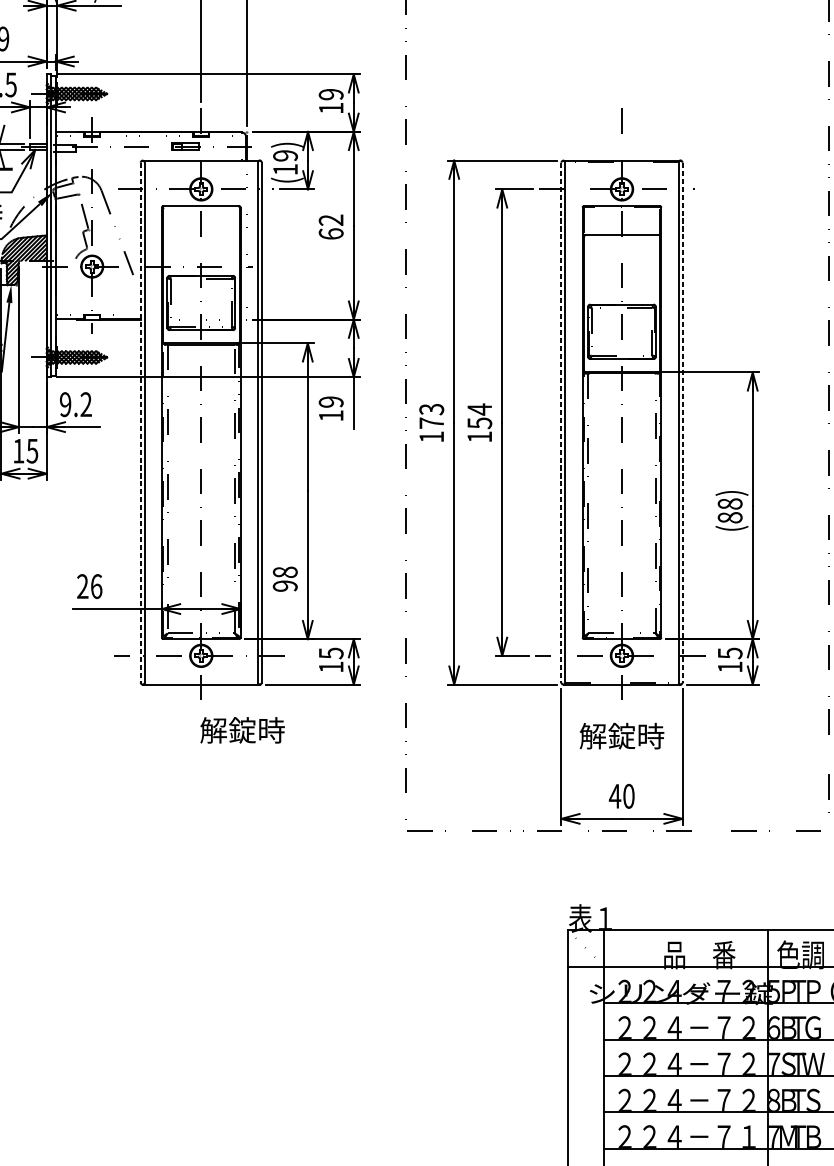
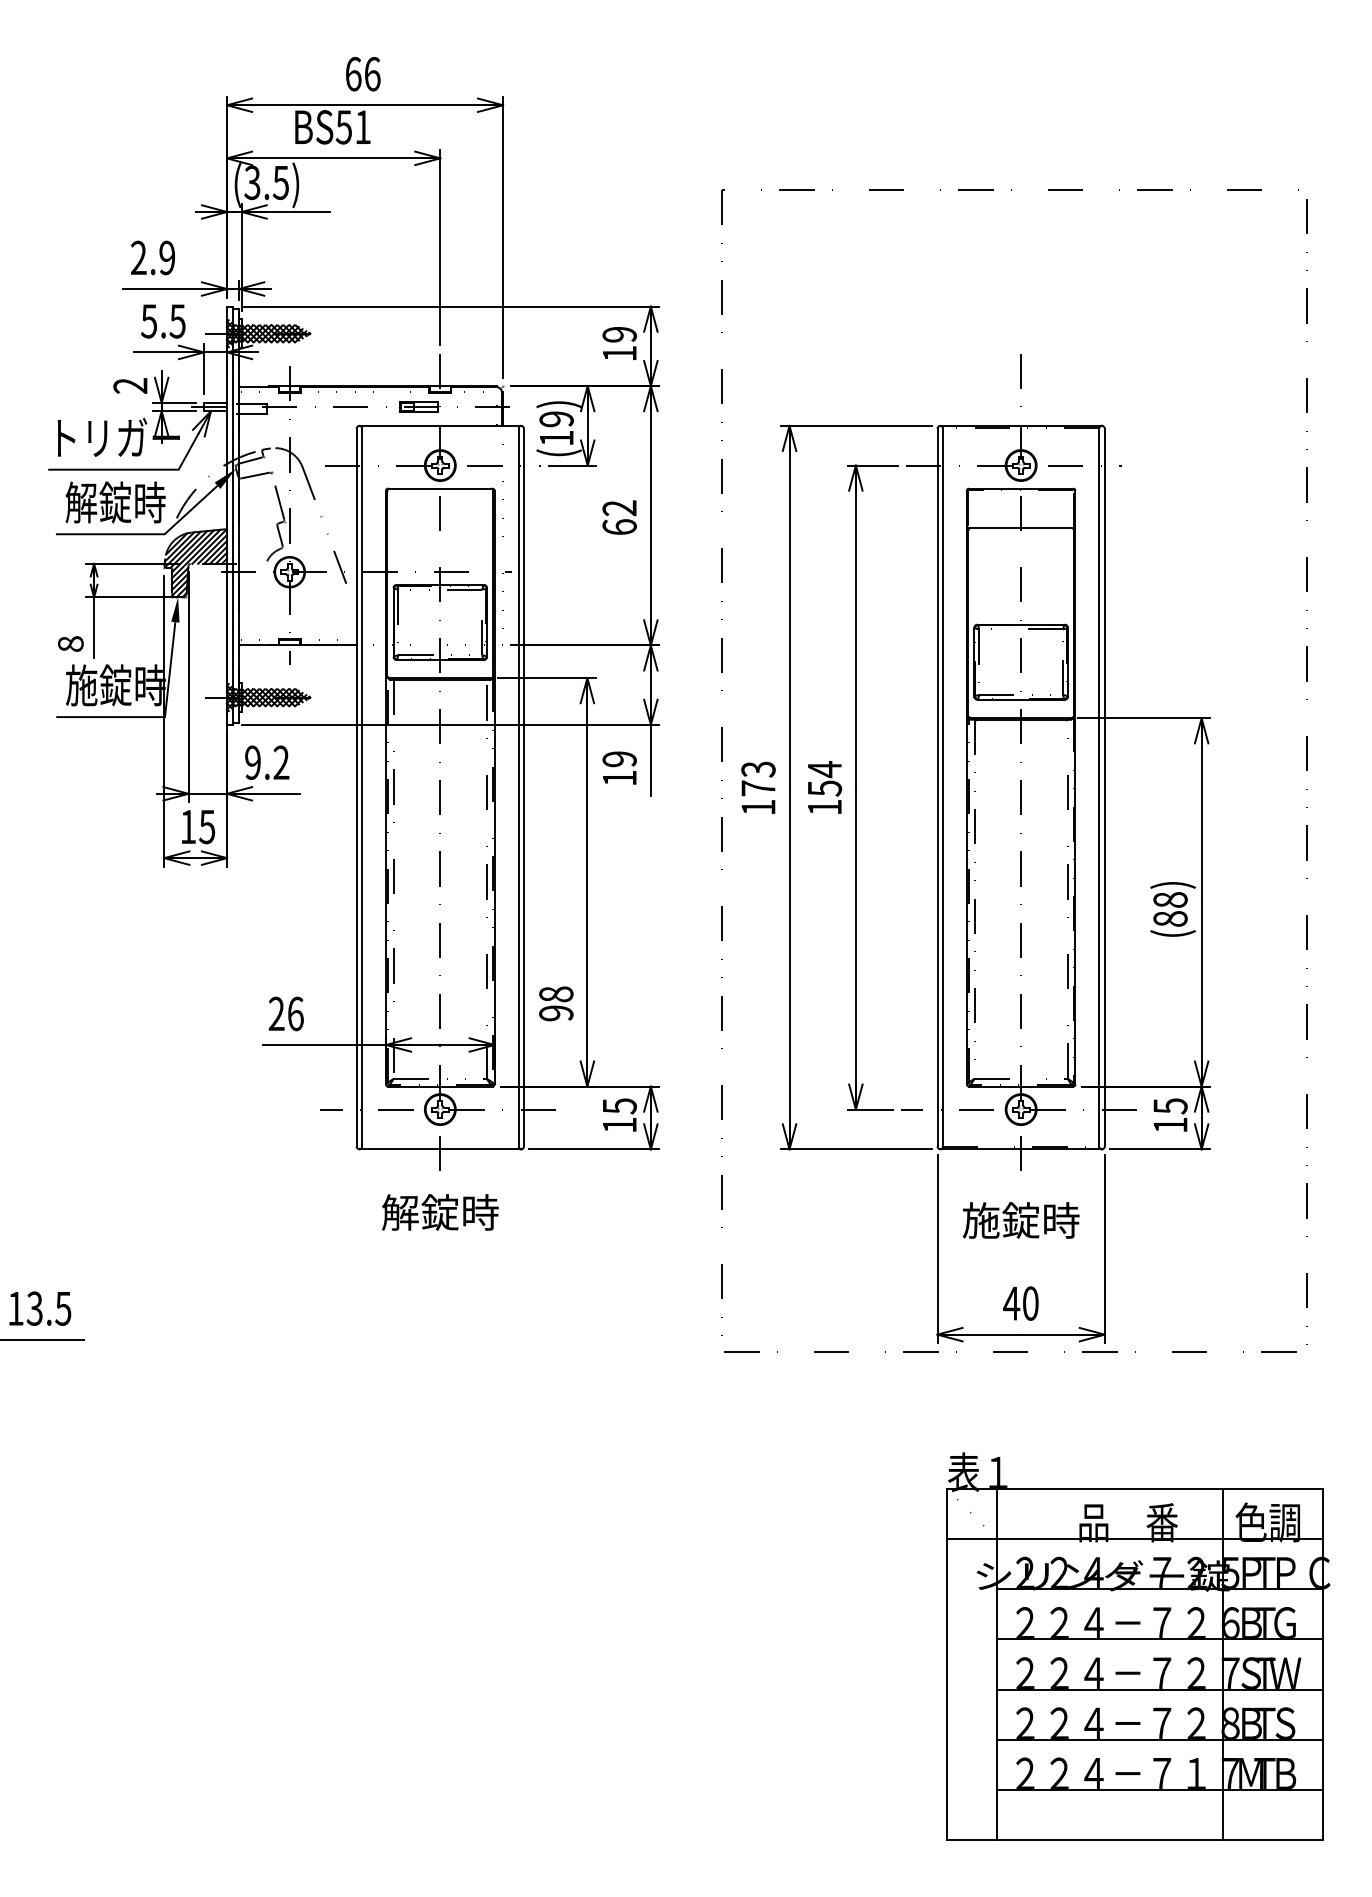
line: (140, 422) -> (356, 787), dashed -> solid
line: (561, 422) -> (937, 787), dashed -> solid
line: (682, 422) -> (1104, 787), dashed -> solid
text: (242, 730) -> (440, 1212), moved
text: (592, 736) -> (980, 1220), 解錠時 -> 施錠時

